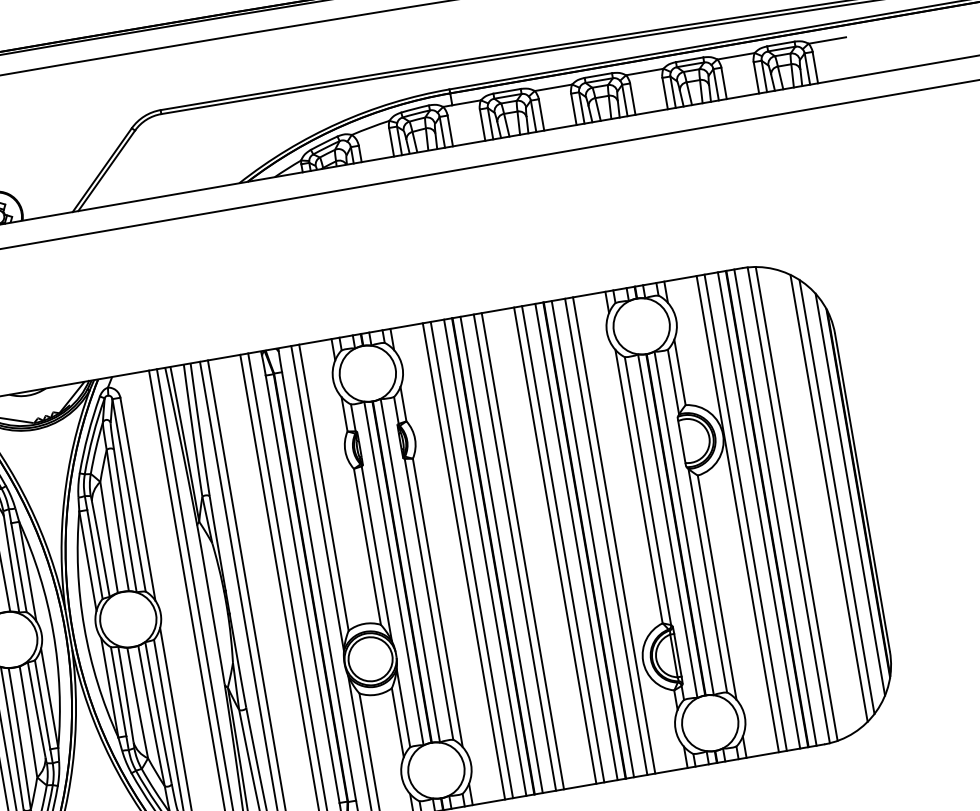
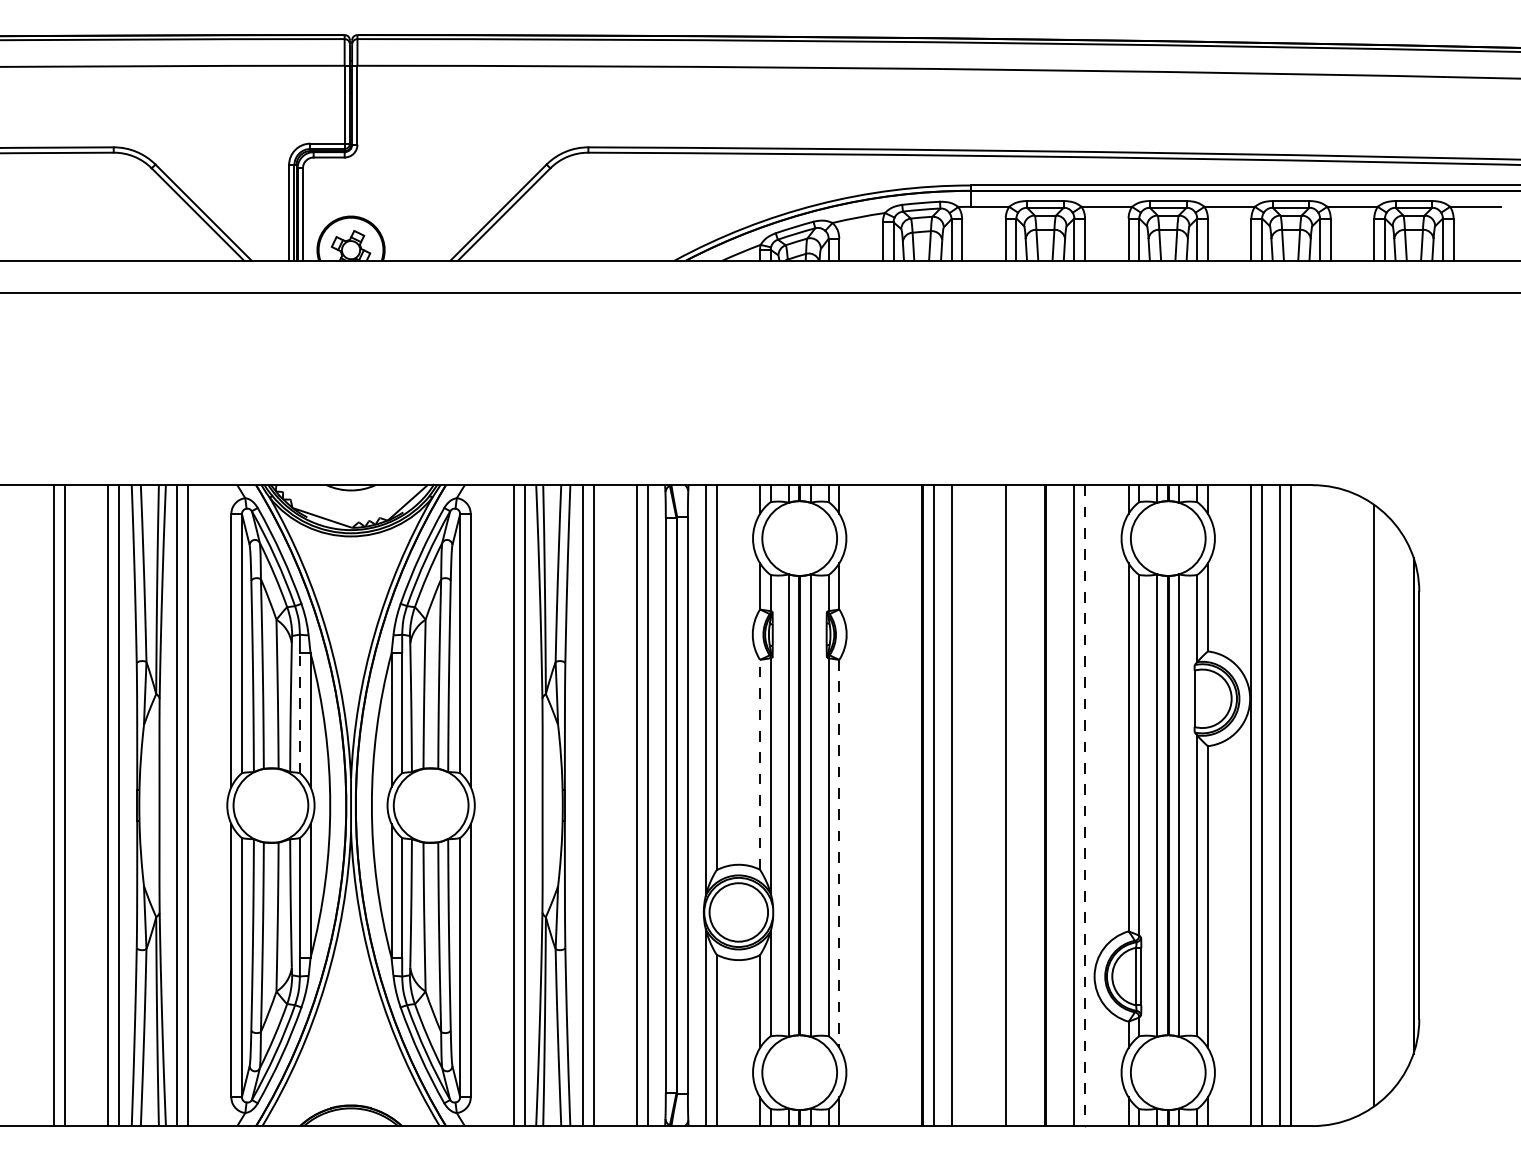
line: (850, 494) -> (1402, 805), removed
line: (836, 496) -> (1384, 805), removed
line: (796, 503) -> (1330, 805), removed
line: (789, 505) -> (1320, 805), removed
line: (775, 507) -> (1302, 805), removed
line: (614, 536) -> (1085, 806), solid -> dashed
line: (592, 539) -> (1056, 805), removed
line: (576, 541) -> (1034, 805), removed
line: (563, 544) -> (1016, 805), removed
line: (367, 546) -> (760, 764), solid -> dashed
line: (523, 551) -> (962, 805), removed
line: (485, 557) -> (911, 805), removed
line: (471, 559) -> (893, 805), removed
line: (463, 561) -> (882, 805), removed
line: (18, 567) -> (299, 713), solid -> dashed
line: (437, 603) -> (839, 854), solid -> dashed

